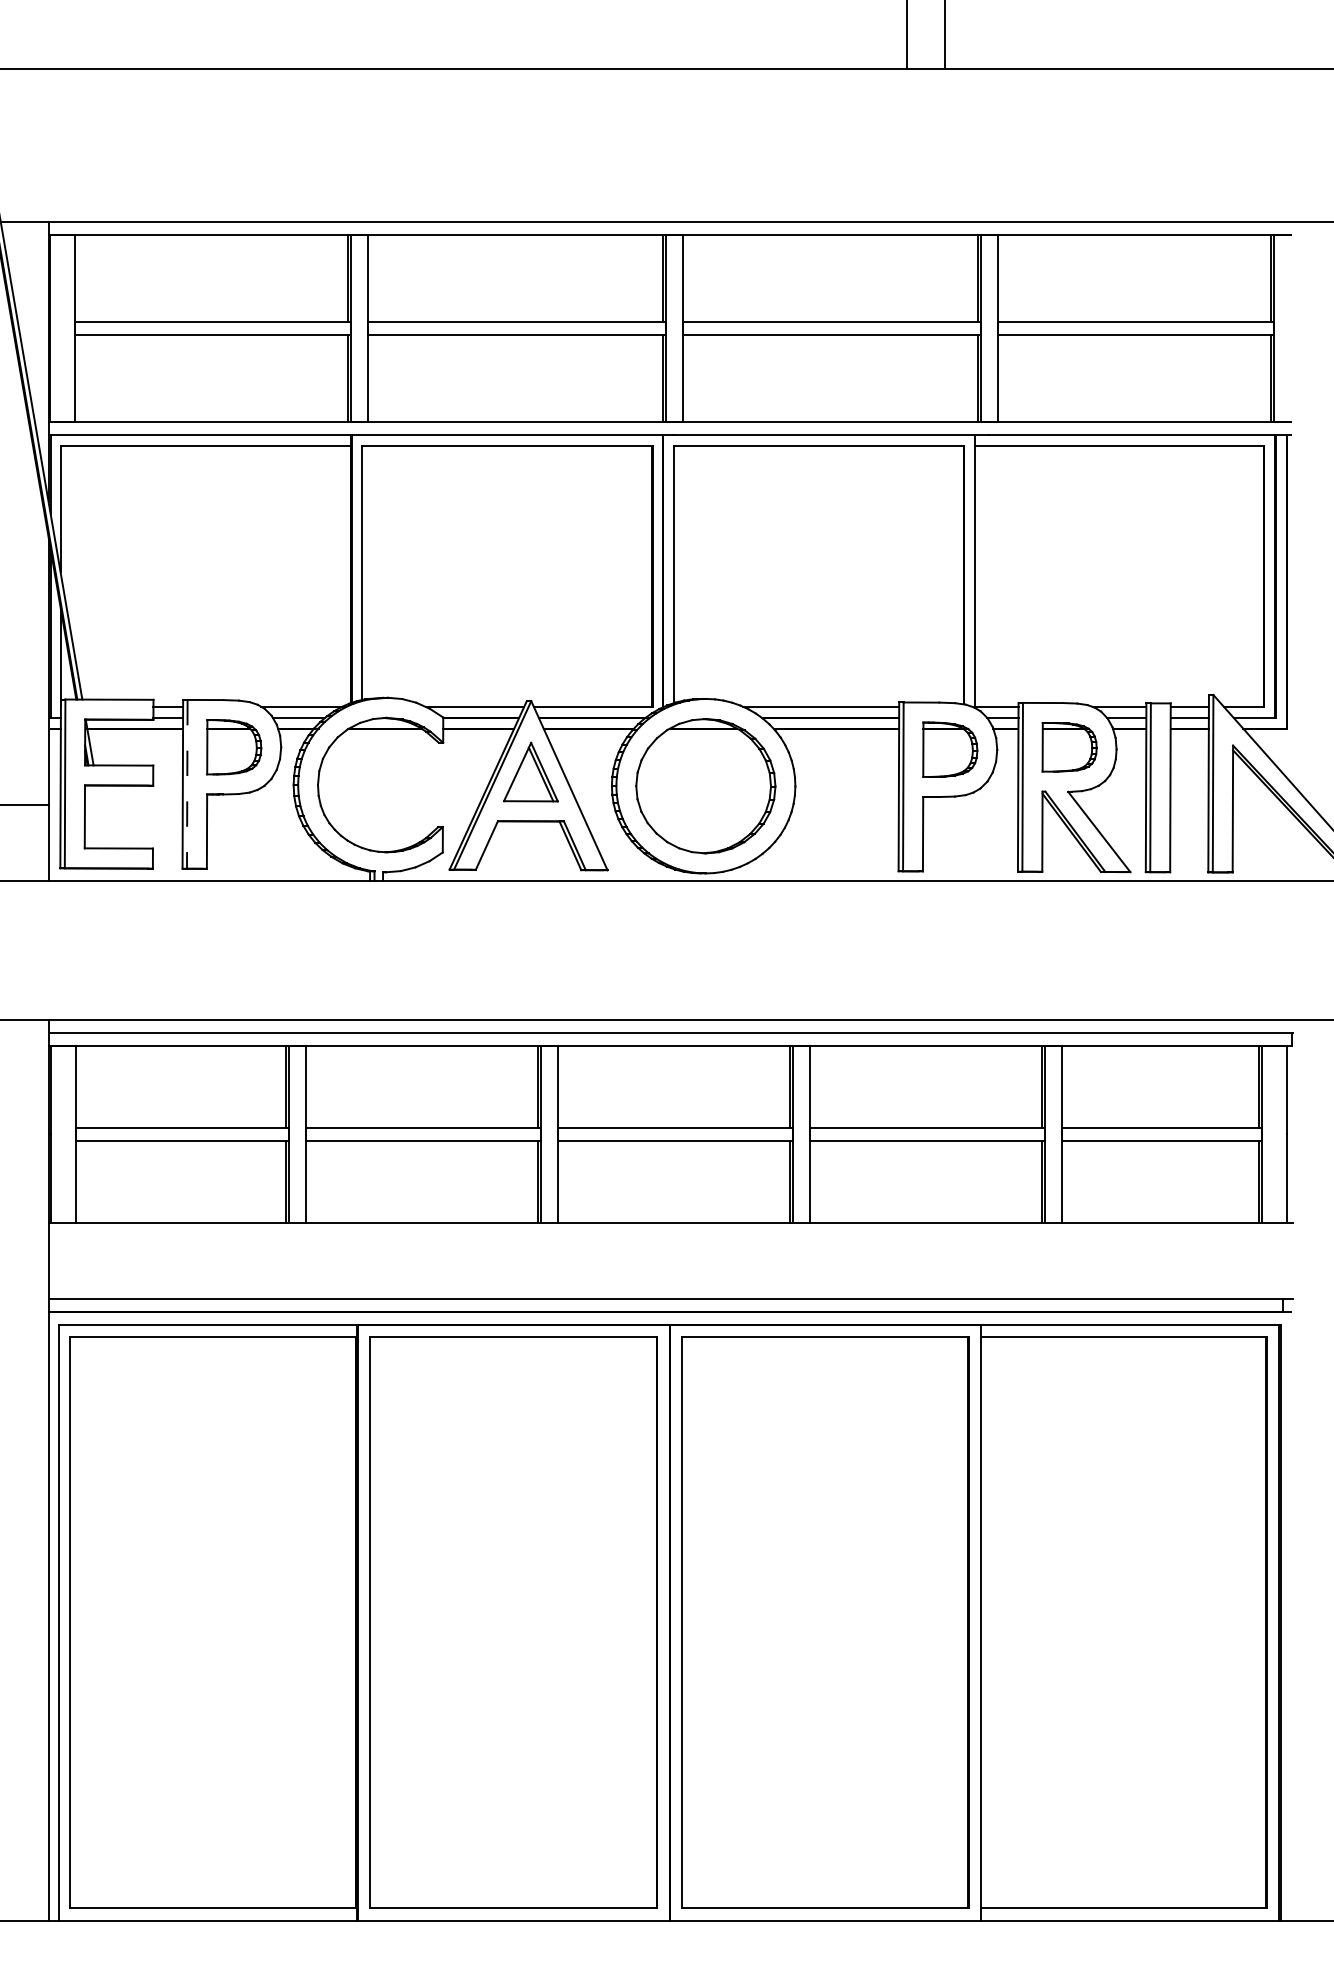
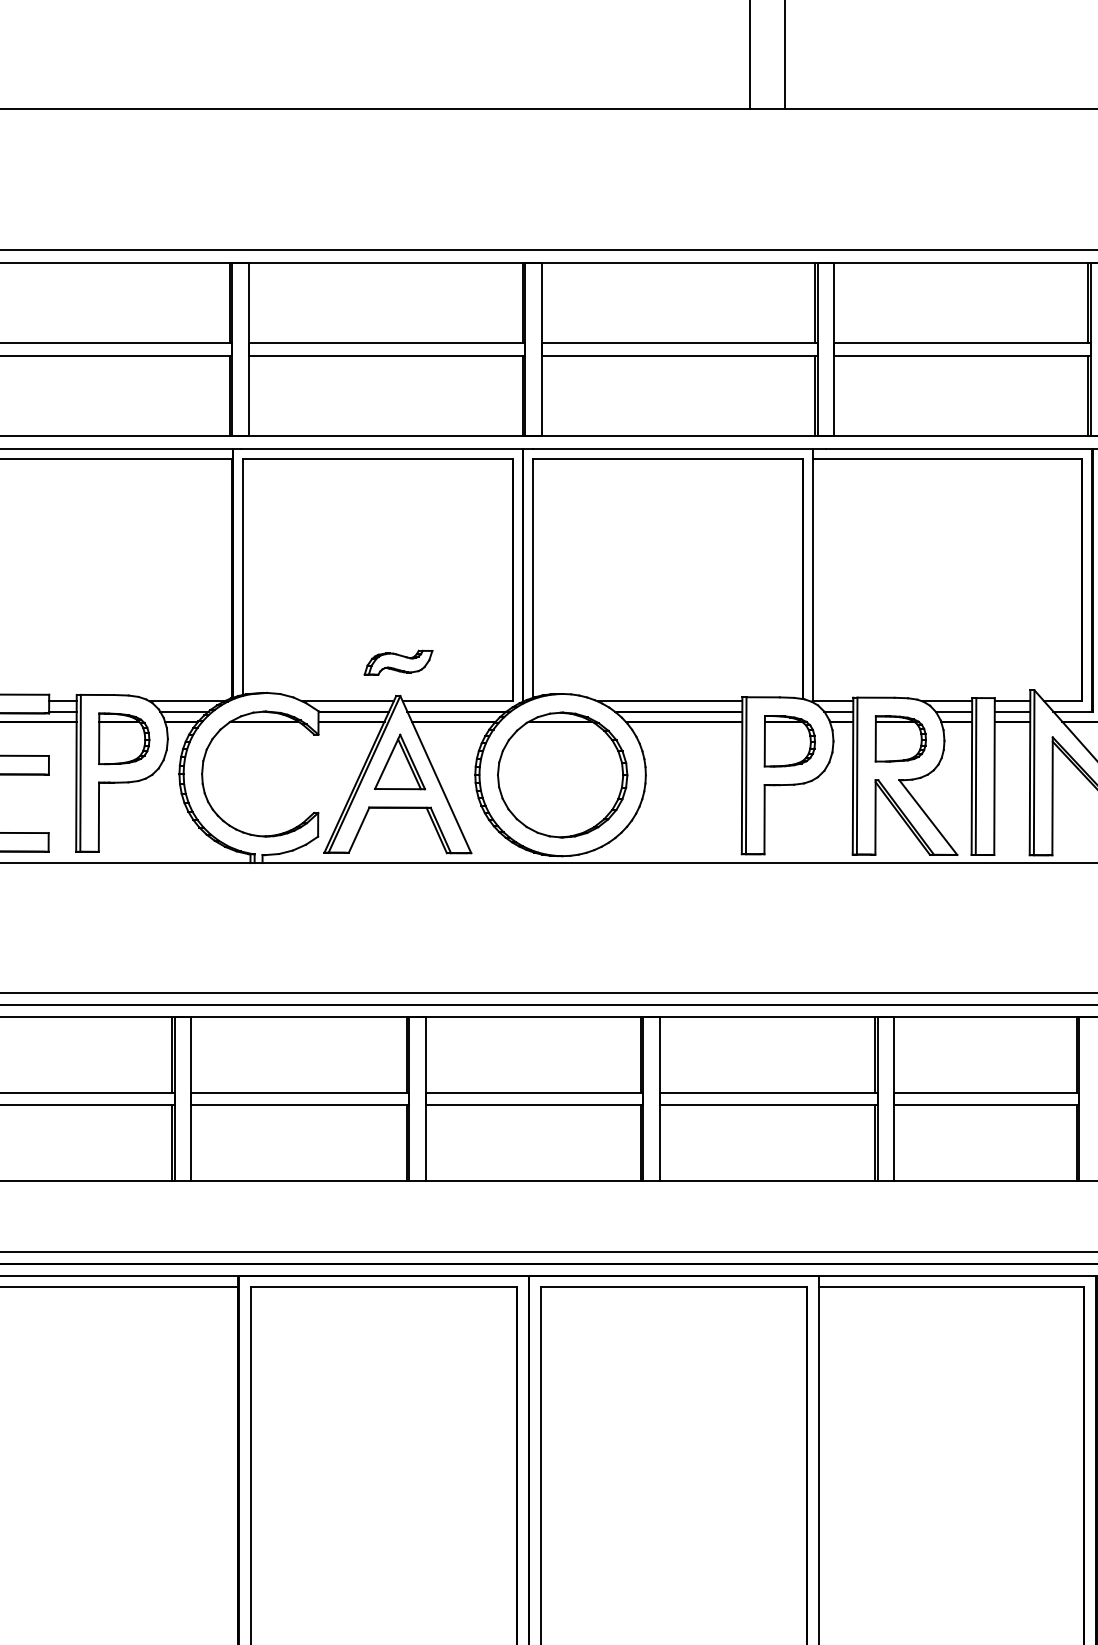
part: (529, 665) -> (398, 662), added
line: (187, 784) -> (80, 773), dashed -> solid

